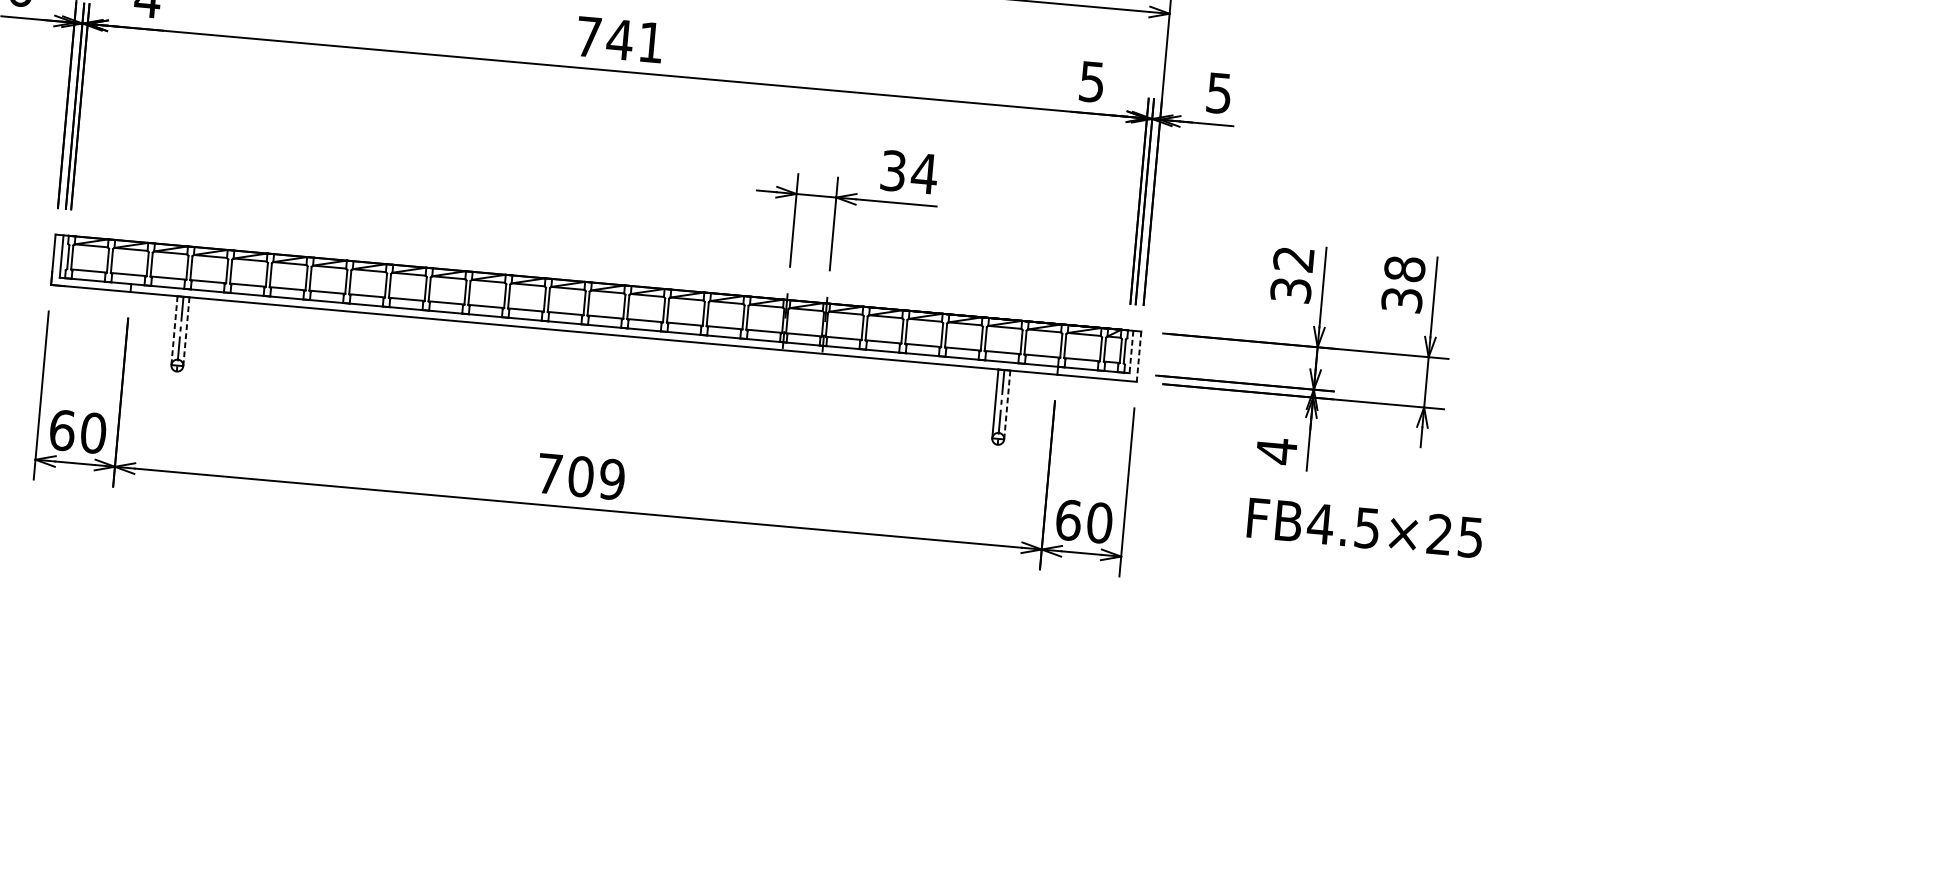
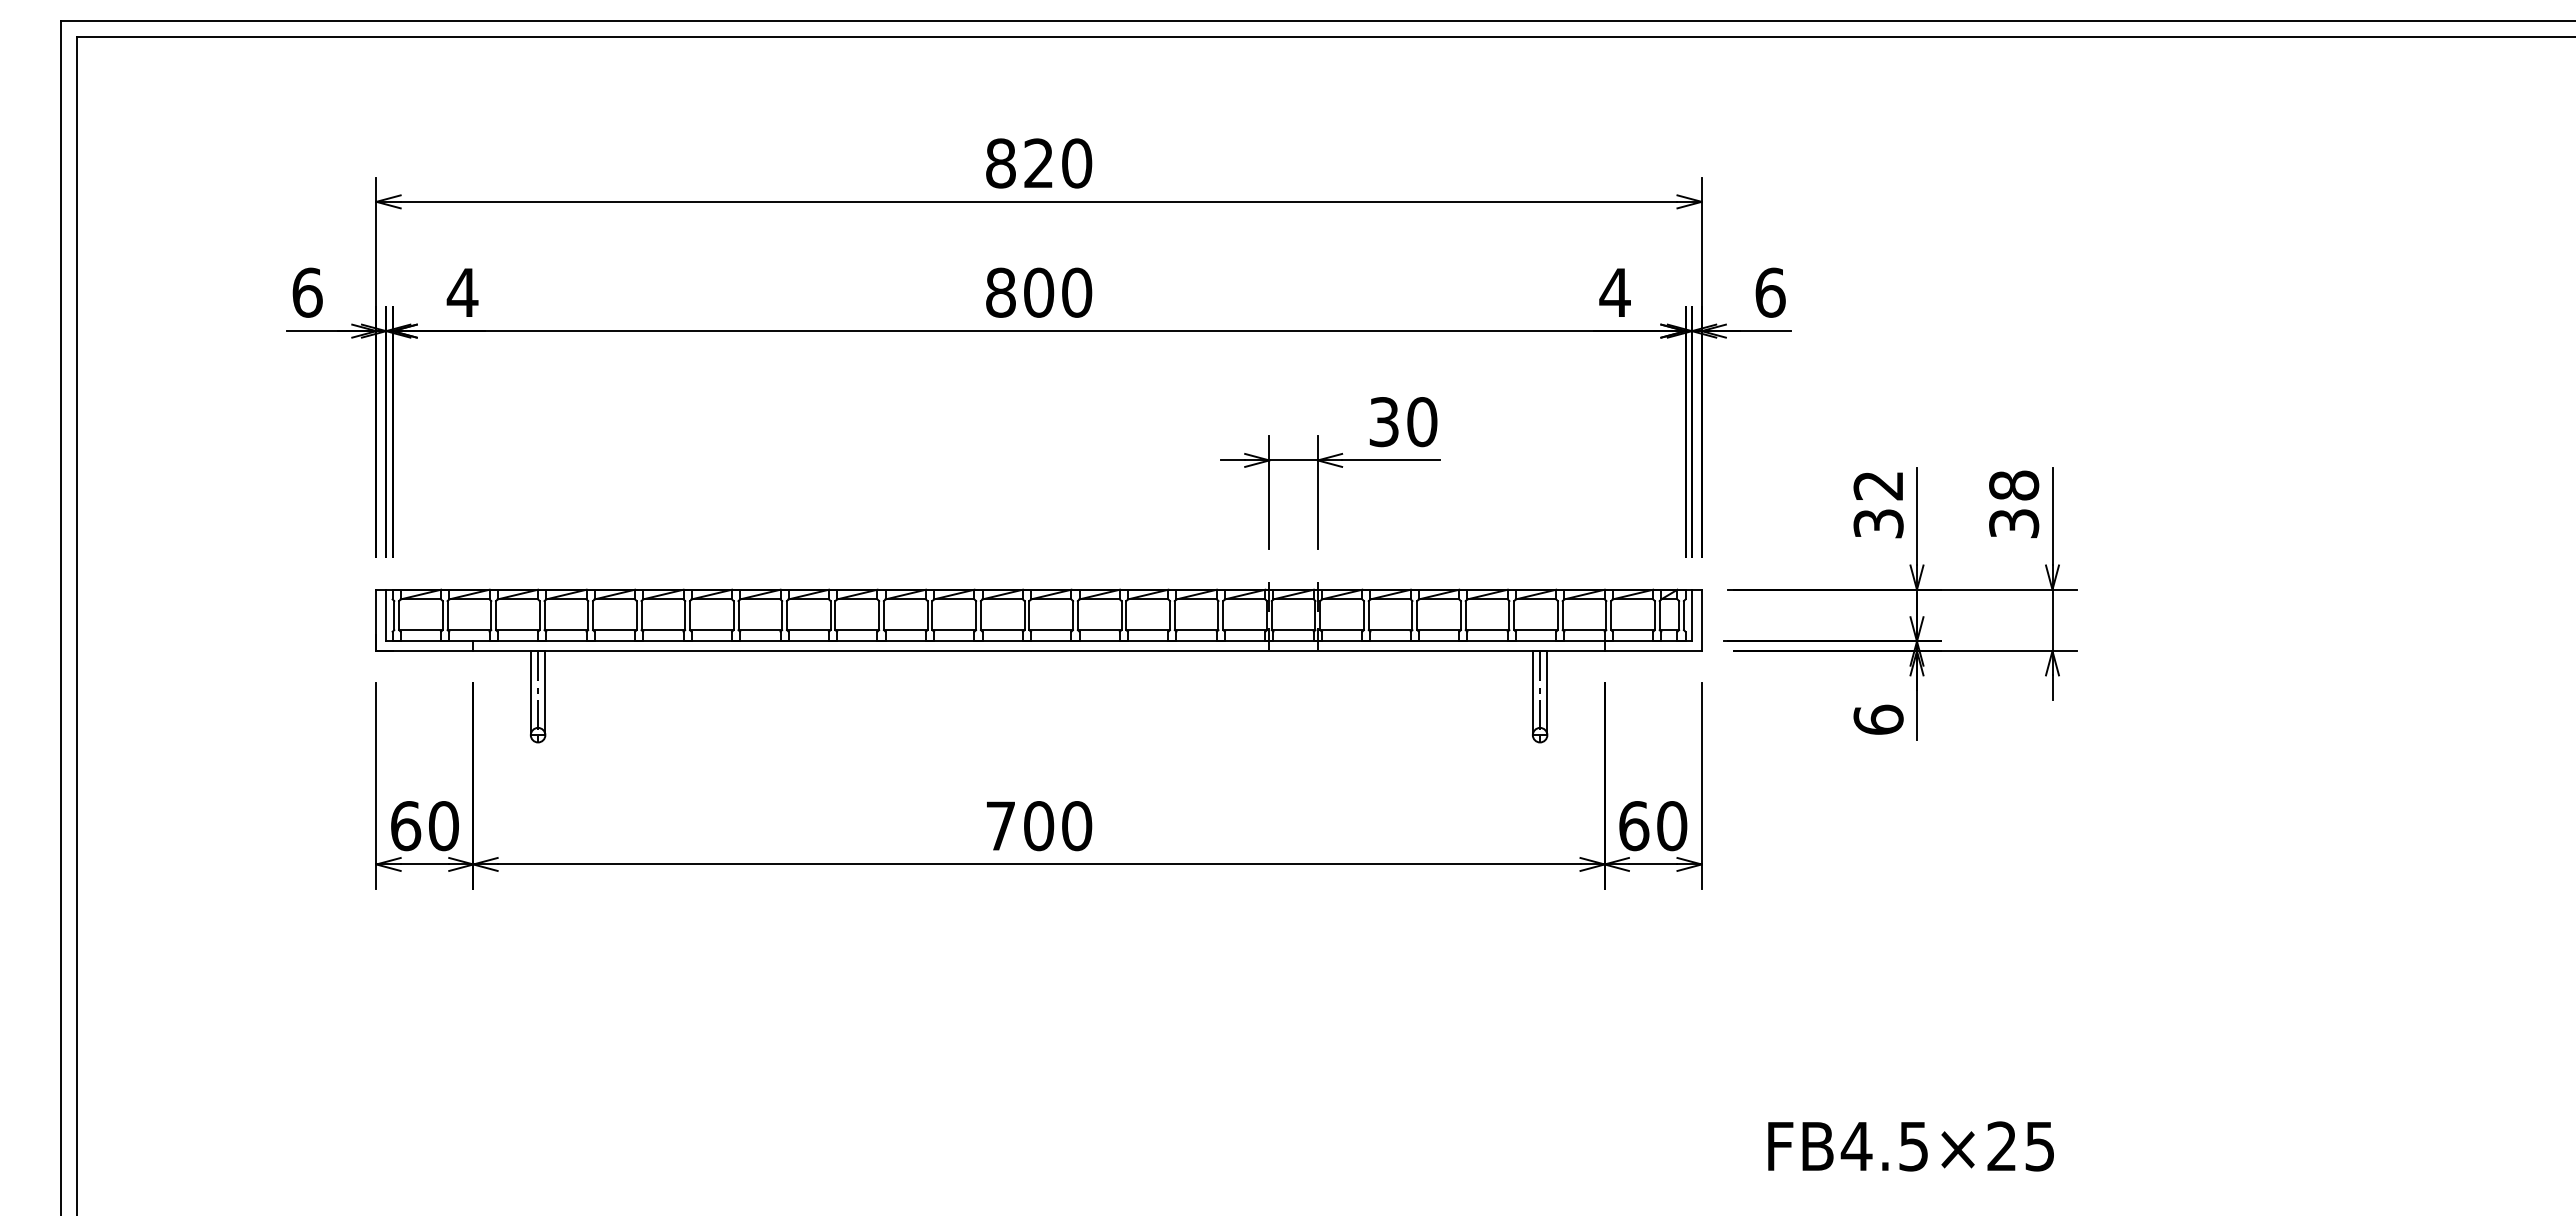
text: (620, 39) -> (1039, 292), 741 -> 800
text: (1091, 81) -> (1614, 292), 5 -> 4
text: (1219, 93) -> (1770, 292), 5 -> 6
text: (923, 174) -> (1421, 422), 34 -> 30
line: (174, 330) -> (530, 693), dashed -> solid
line: (186, 332) -> (545, 693), dashed -> solid
line: (1131, 351) -> (1692, 615), dashed -> solid
line: (1138, 356) -> (1701, 620), dashed -> solid
line: (1007, 405) -> (1547, 693), dashed -> solid
text: (1276, 451) -> (1878, 720), 4 -> 6
text: (611, 479) -> (1076, 826), 709 -> 700
text: (1364, 528) -> (1910, 1146), moved

